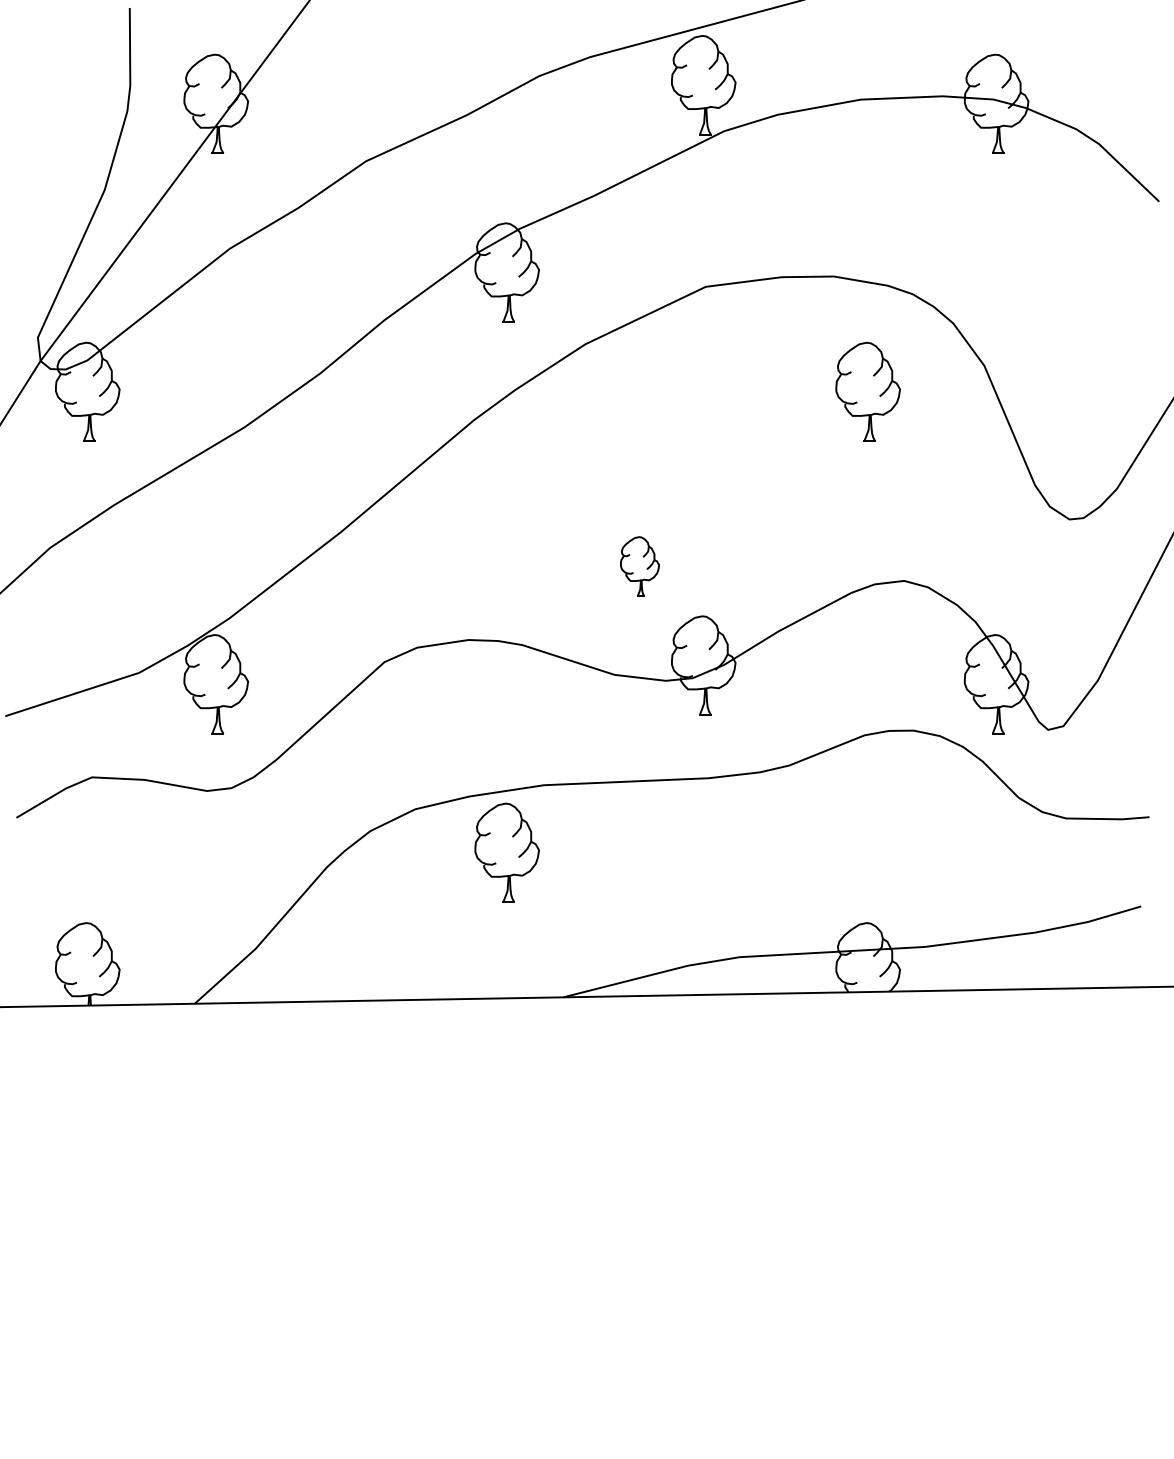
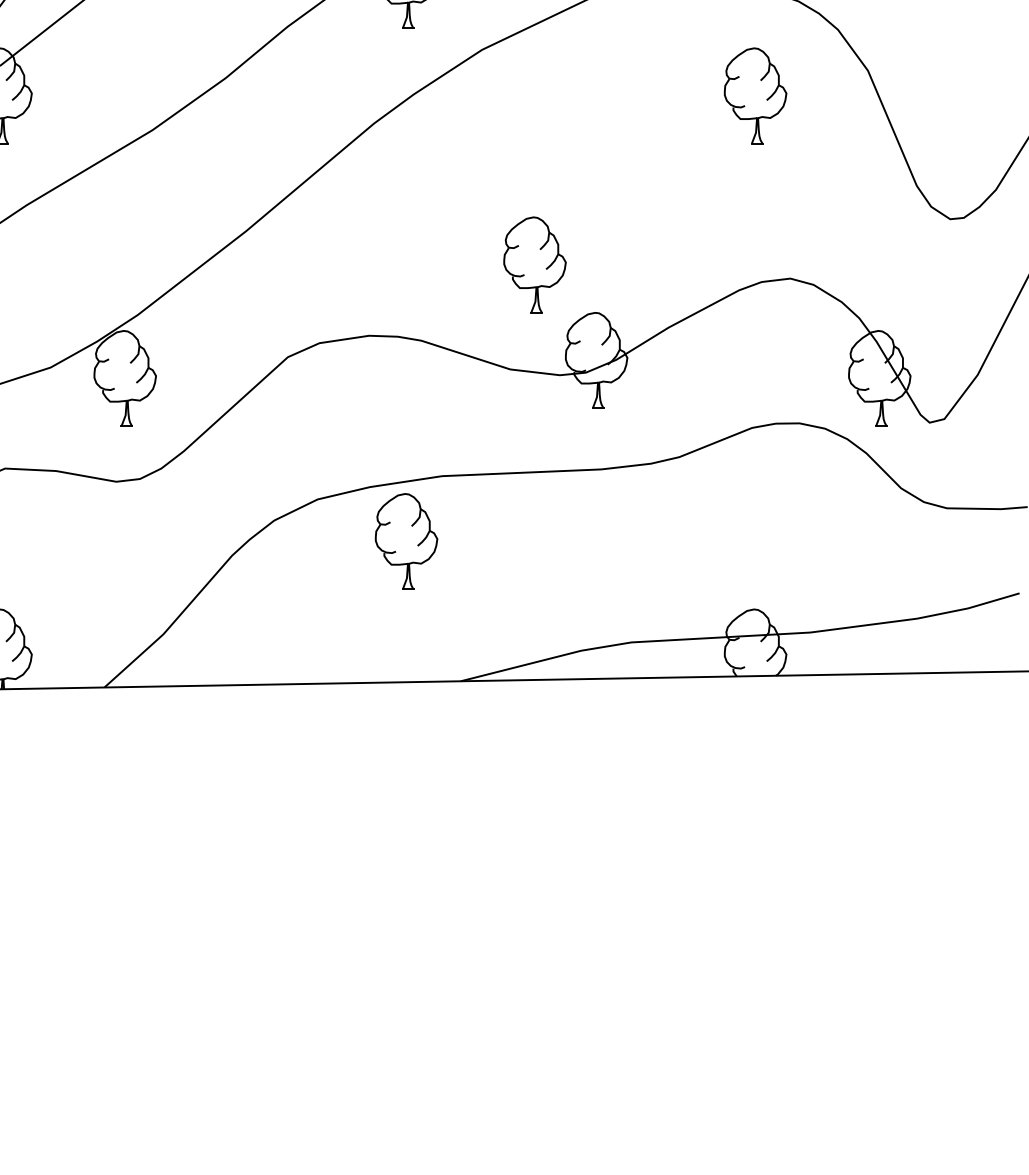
part: (639, 566) -> (534, 264), size x1.67

